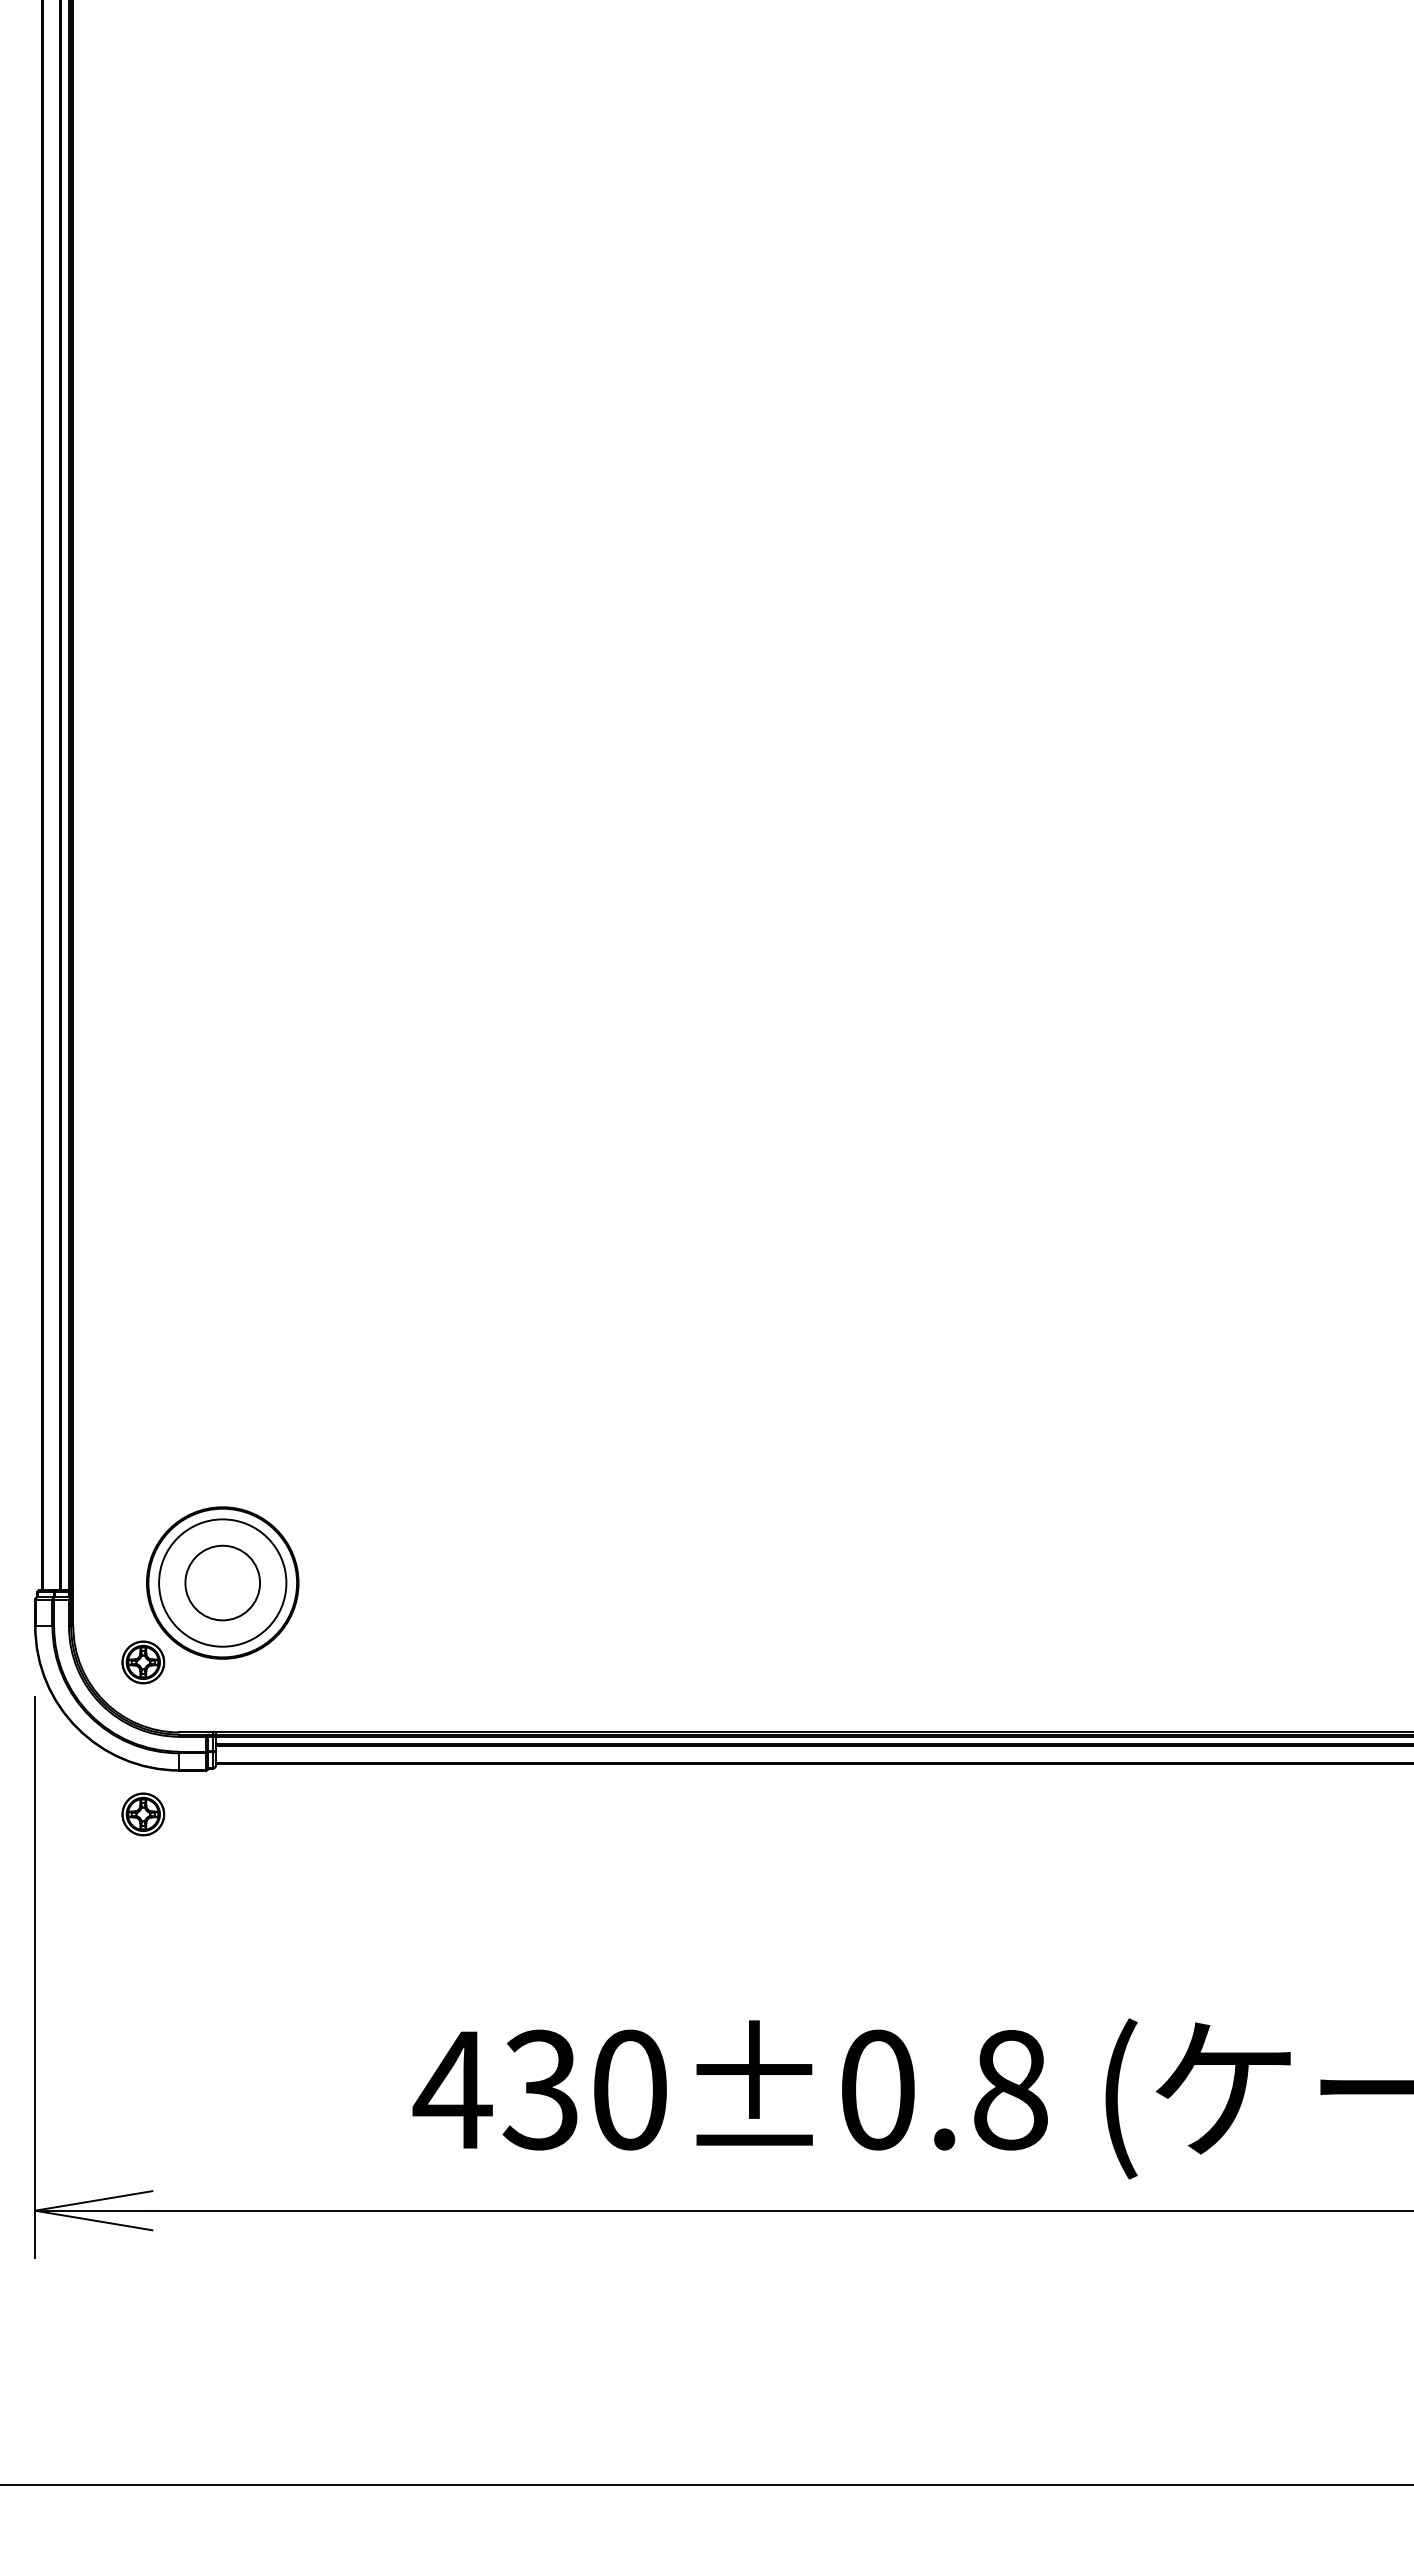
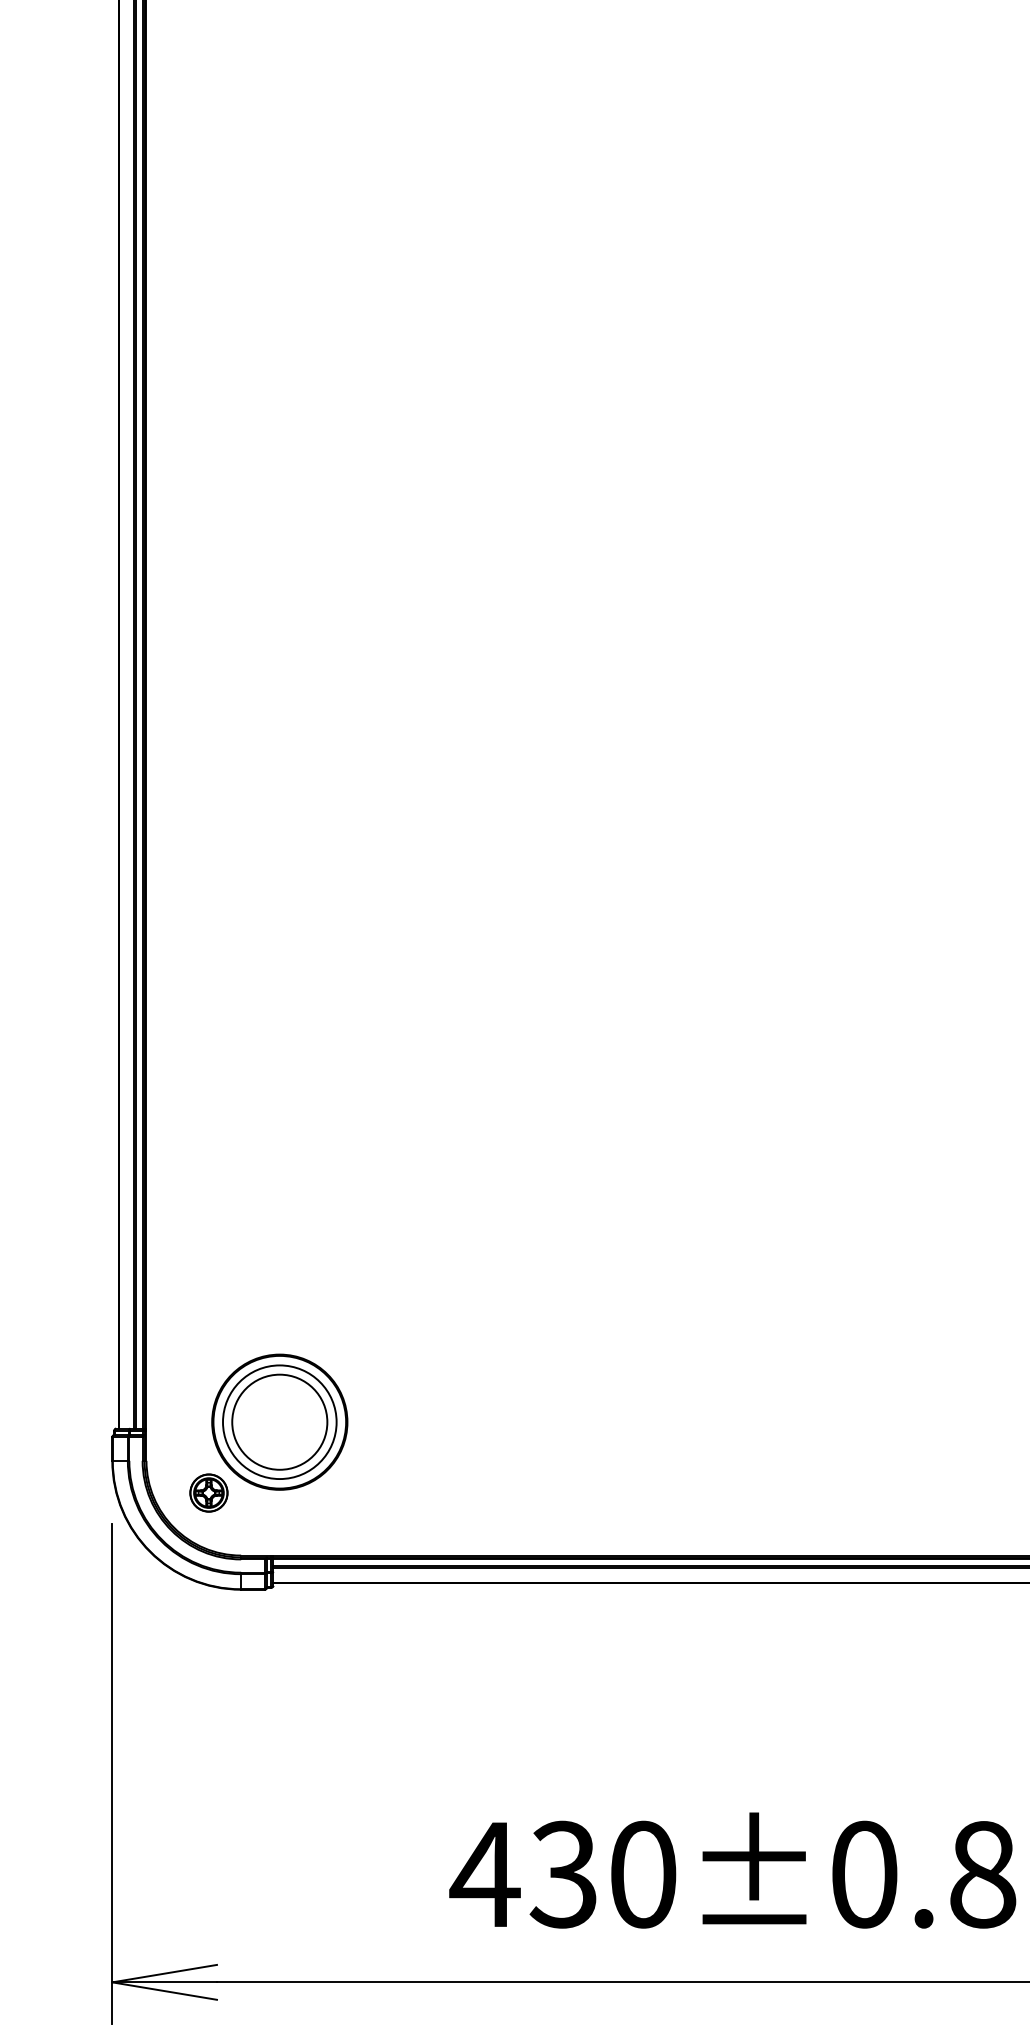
circle: (222, 1582) -> (279, 1421), size x1.43
part: (143, 1814) -> (209, 1628), removed

